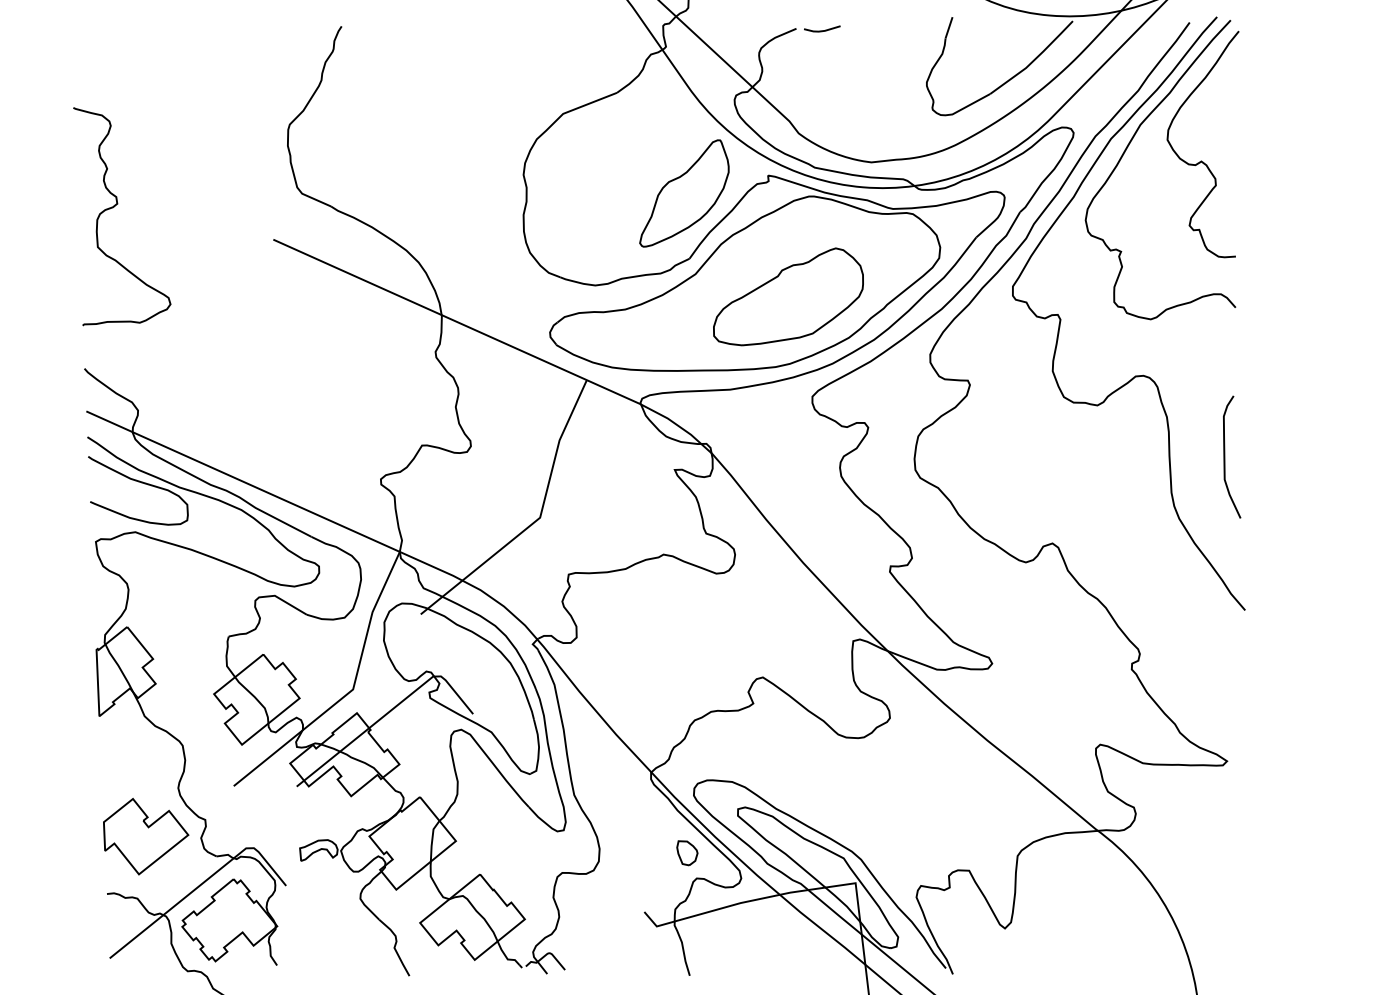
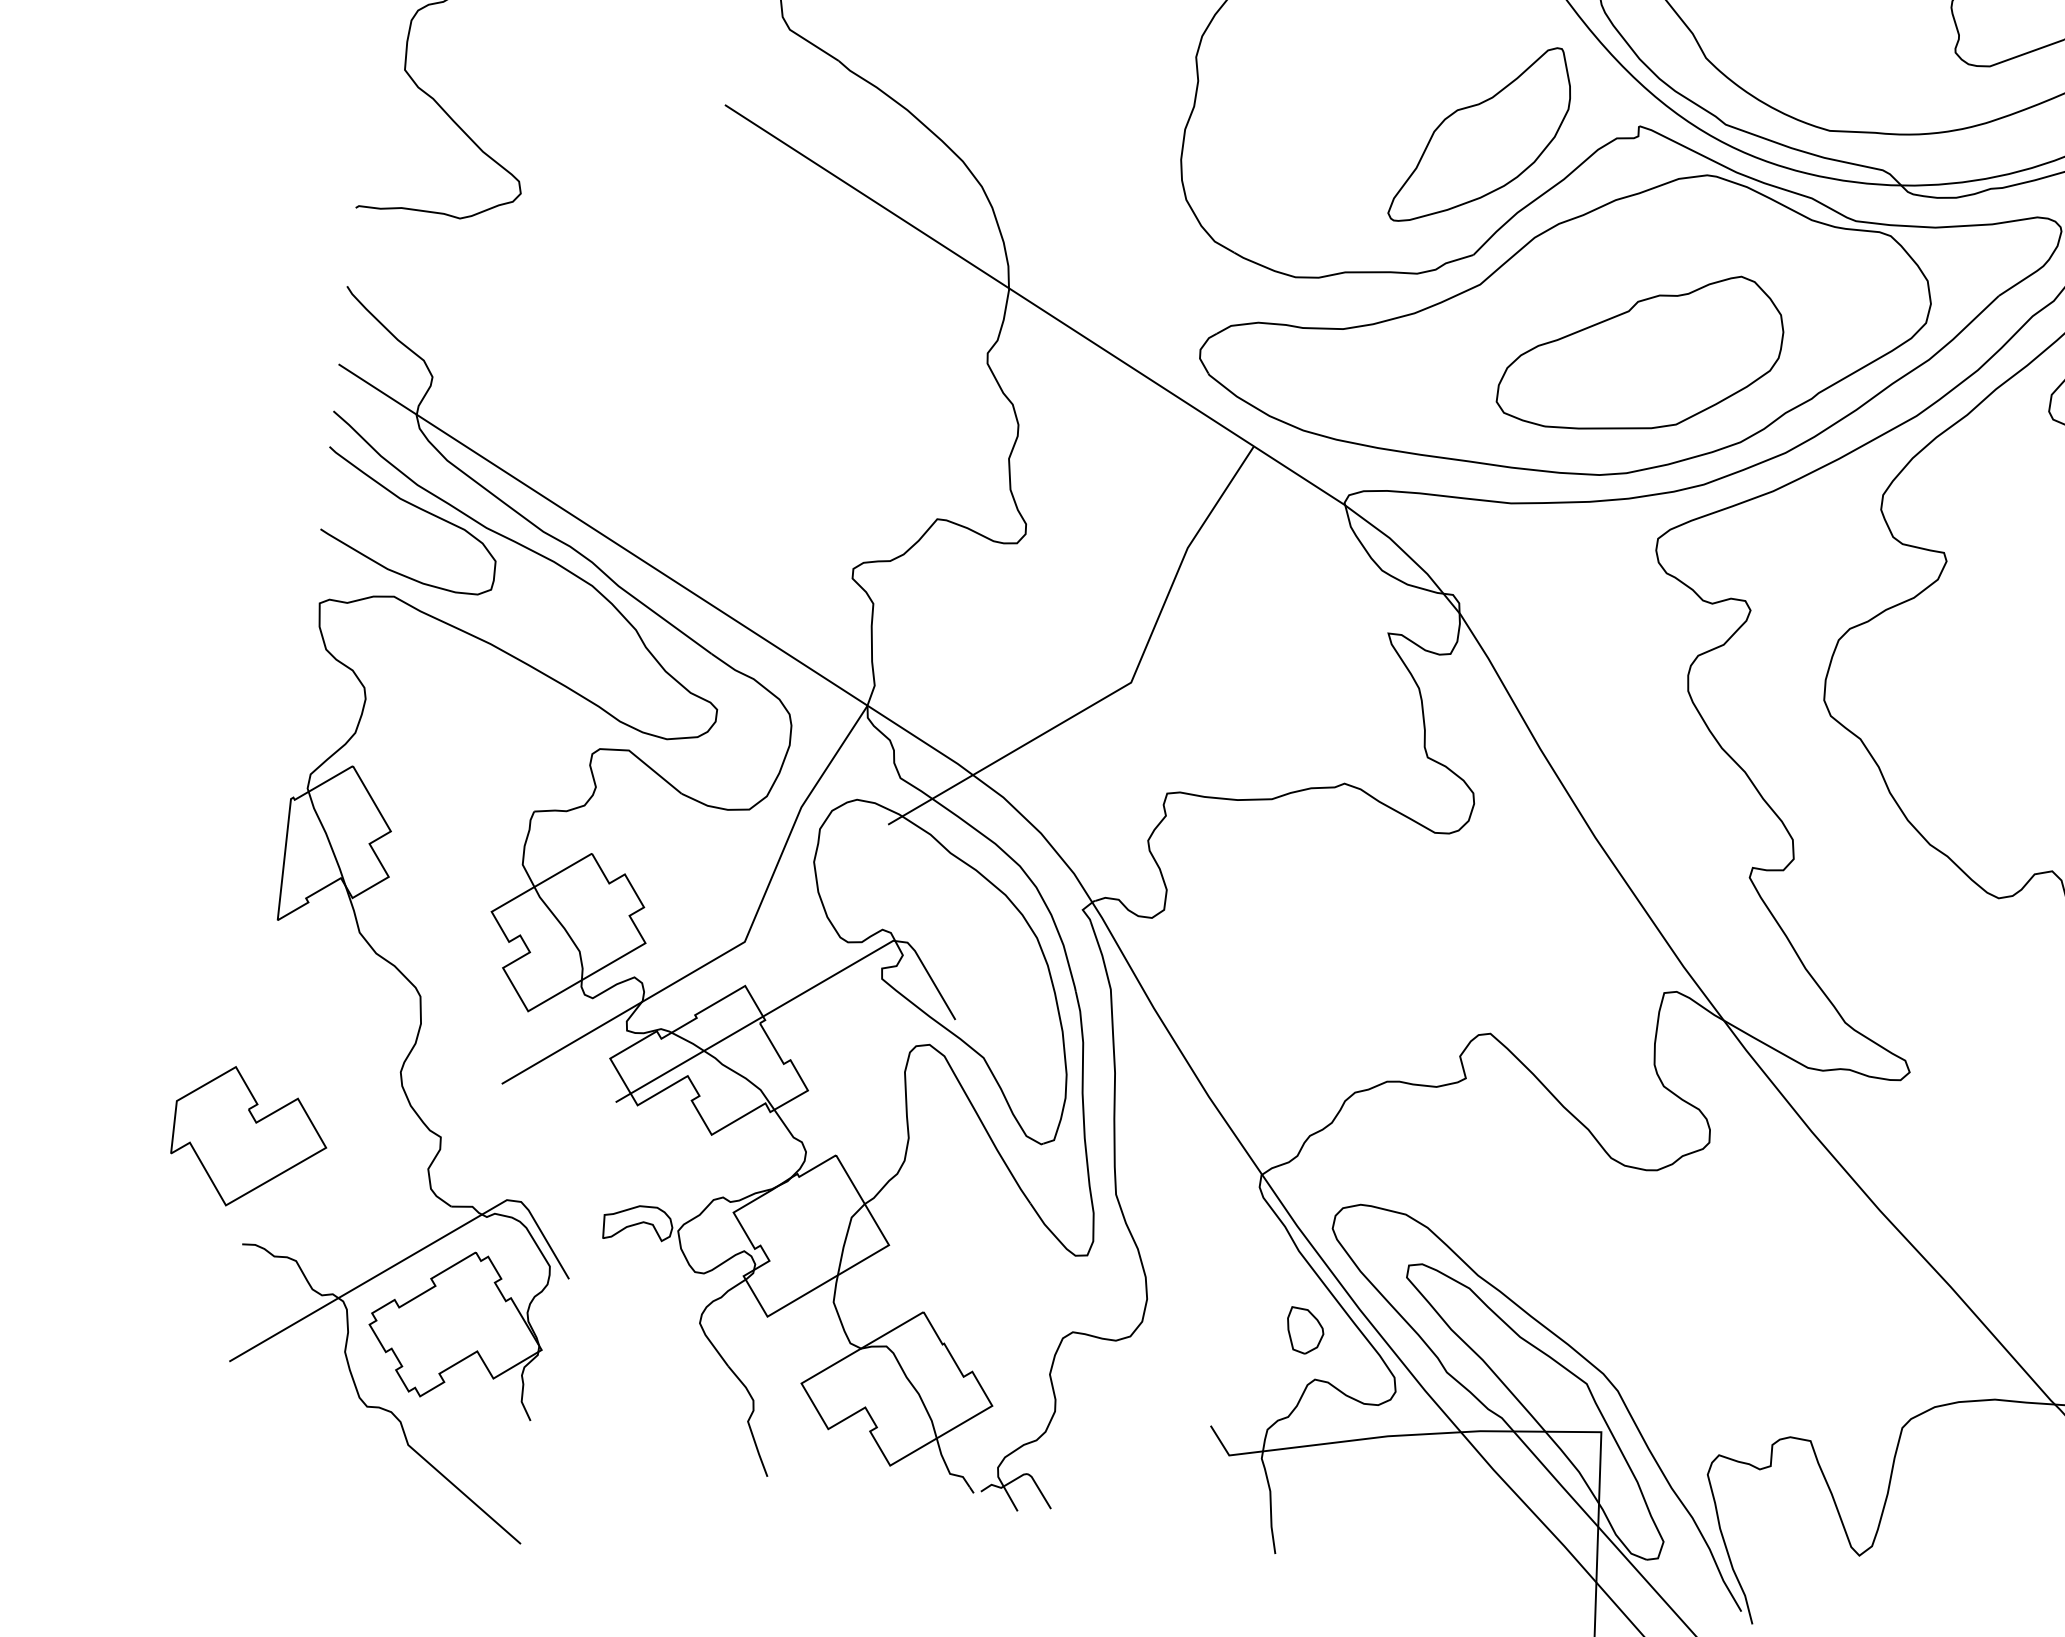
part: (146, 836) -> (250, 1138), moved

